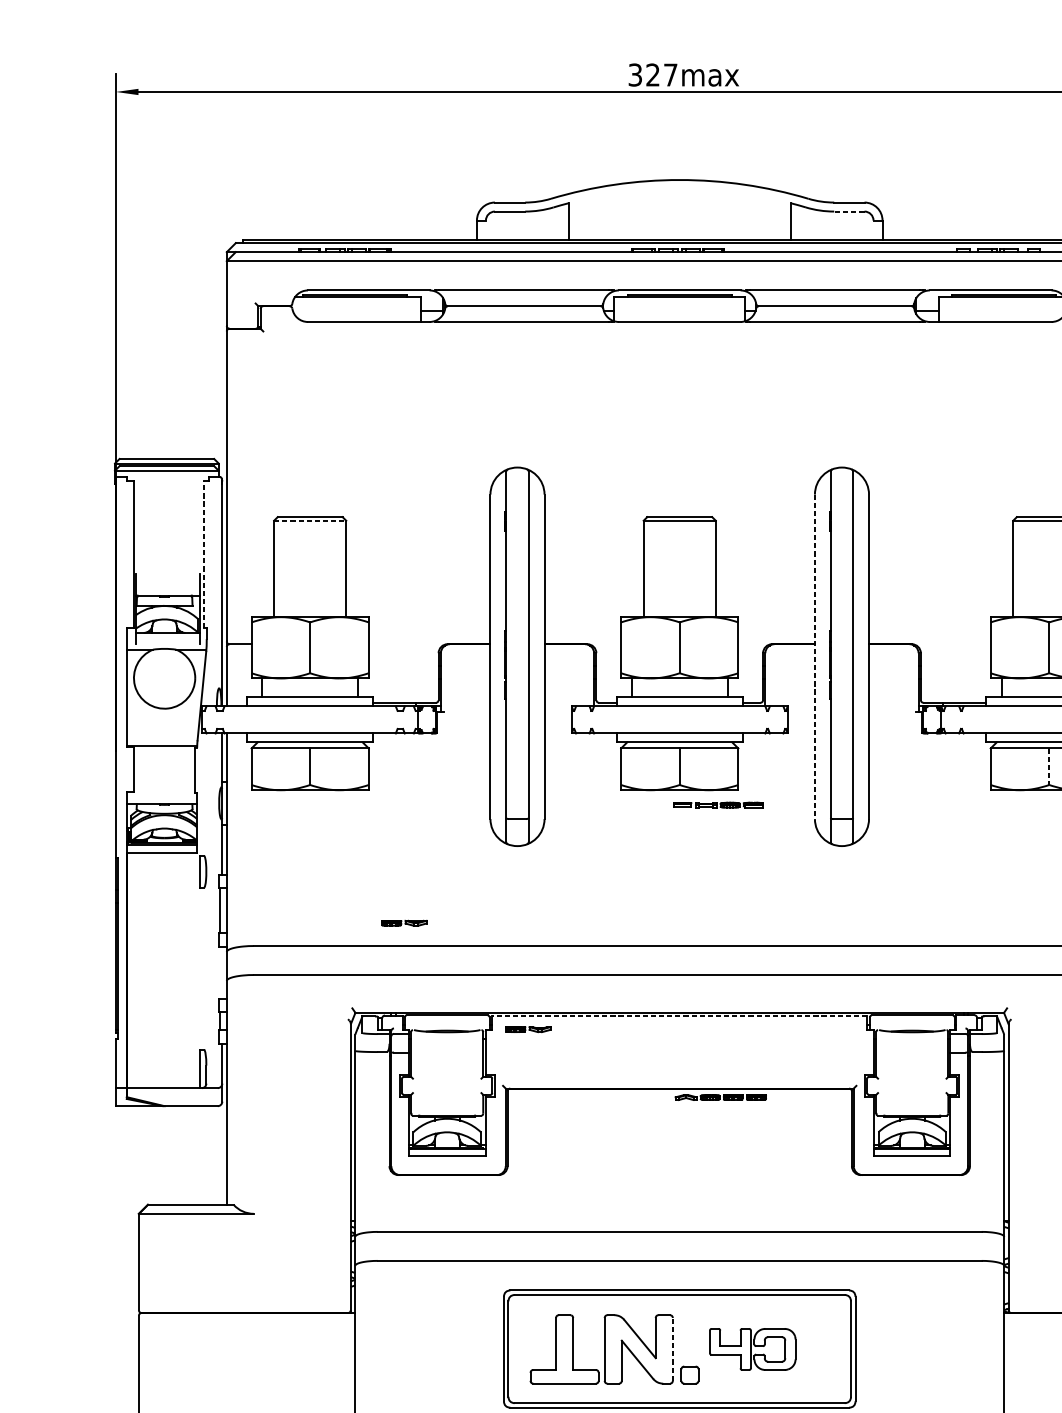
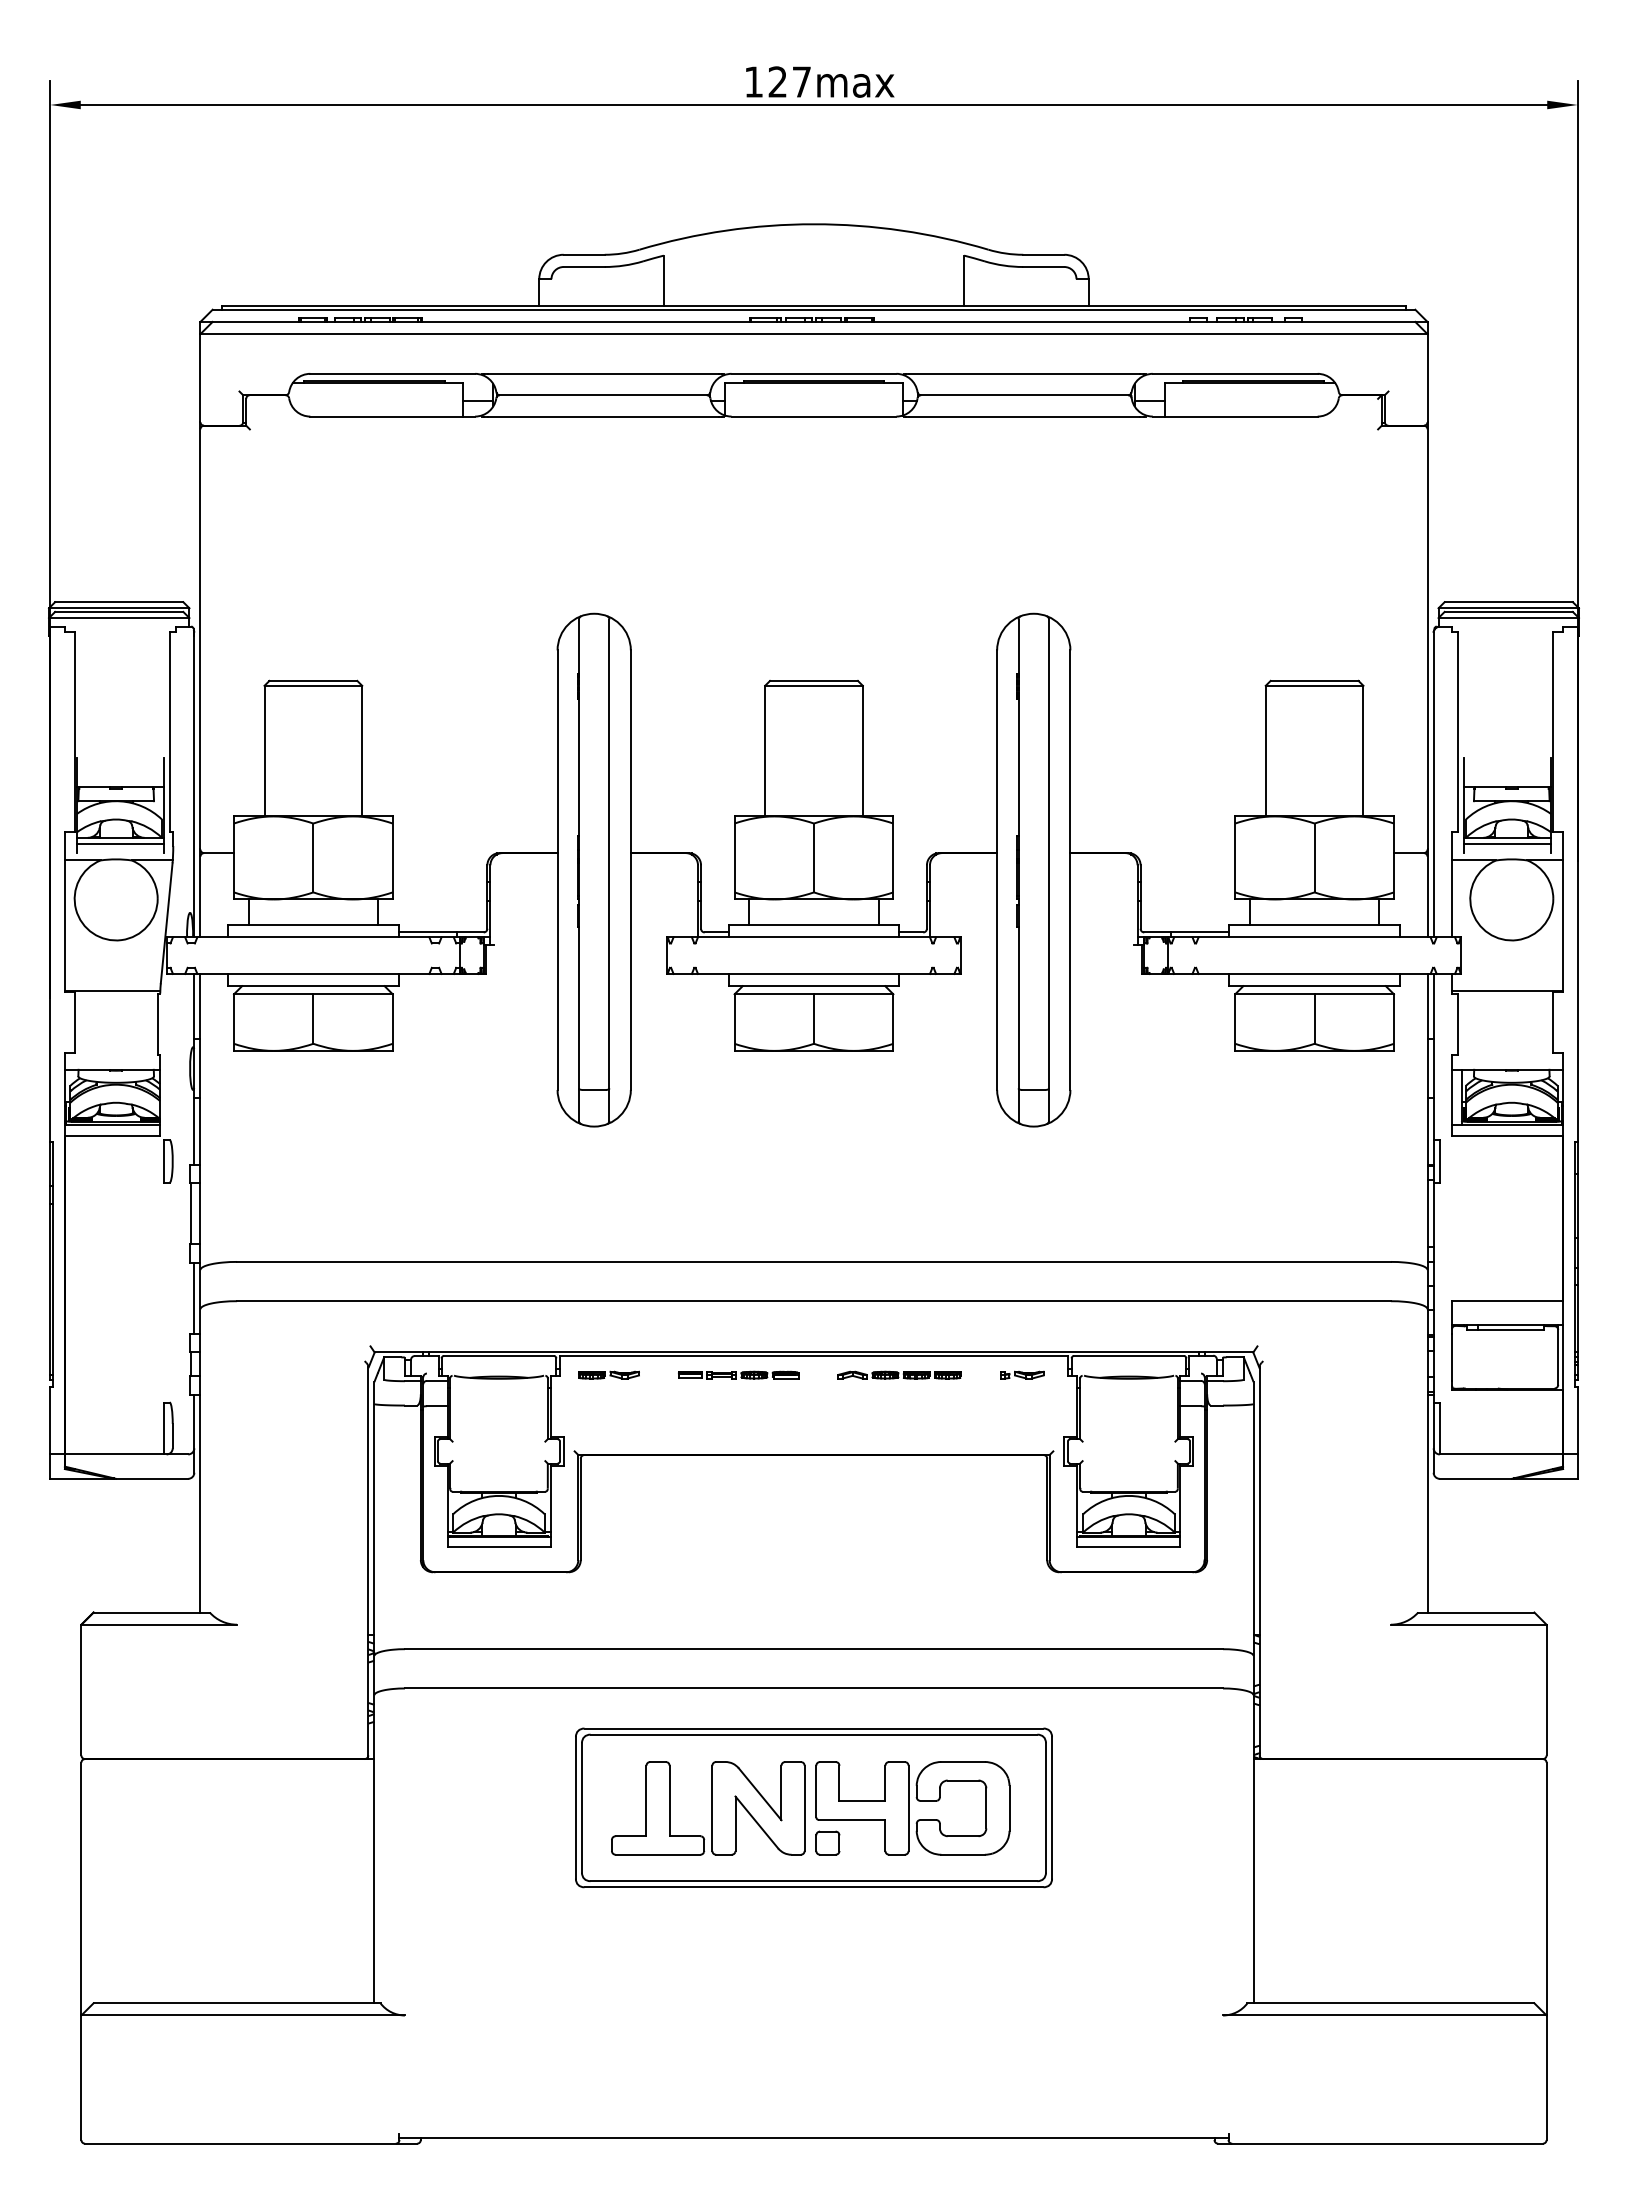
text: (635, 74) -> (753, 81), 327max -> 127max
line: (849, 211) -> (1043, 267), dashed -> solid
line: (310, 520) -> (313, 685), dashed -> solid
line: (203, 555) -> (169, 732), dashed -> solid
line: (167, 637) -> (120, 843), added
line: (815, 657) -> (997, 870), dashed -> solid
line: (1049, 767) -> (1314, 1019), dashed -> solid
part: (718, 804) -> (738, 1374), moved
part: (404, 922) -> (440, 1230), removed
line: (222, 972) -> (194, 1297), added
line: (680, 1015) -> (814, 1356), dashed -> solid
part: (833, 1029) -> (1022, 1374), added
part: (720, 1097) -> (899, 1374), moved
line: (672, 1349) -> (804, 1808), dashed -> solid
part: (752, 1349) -> (912, 1808), size x1.67

